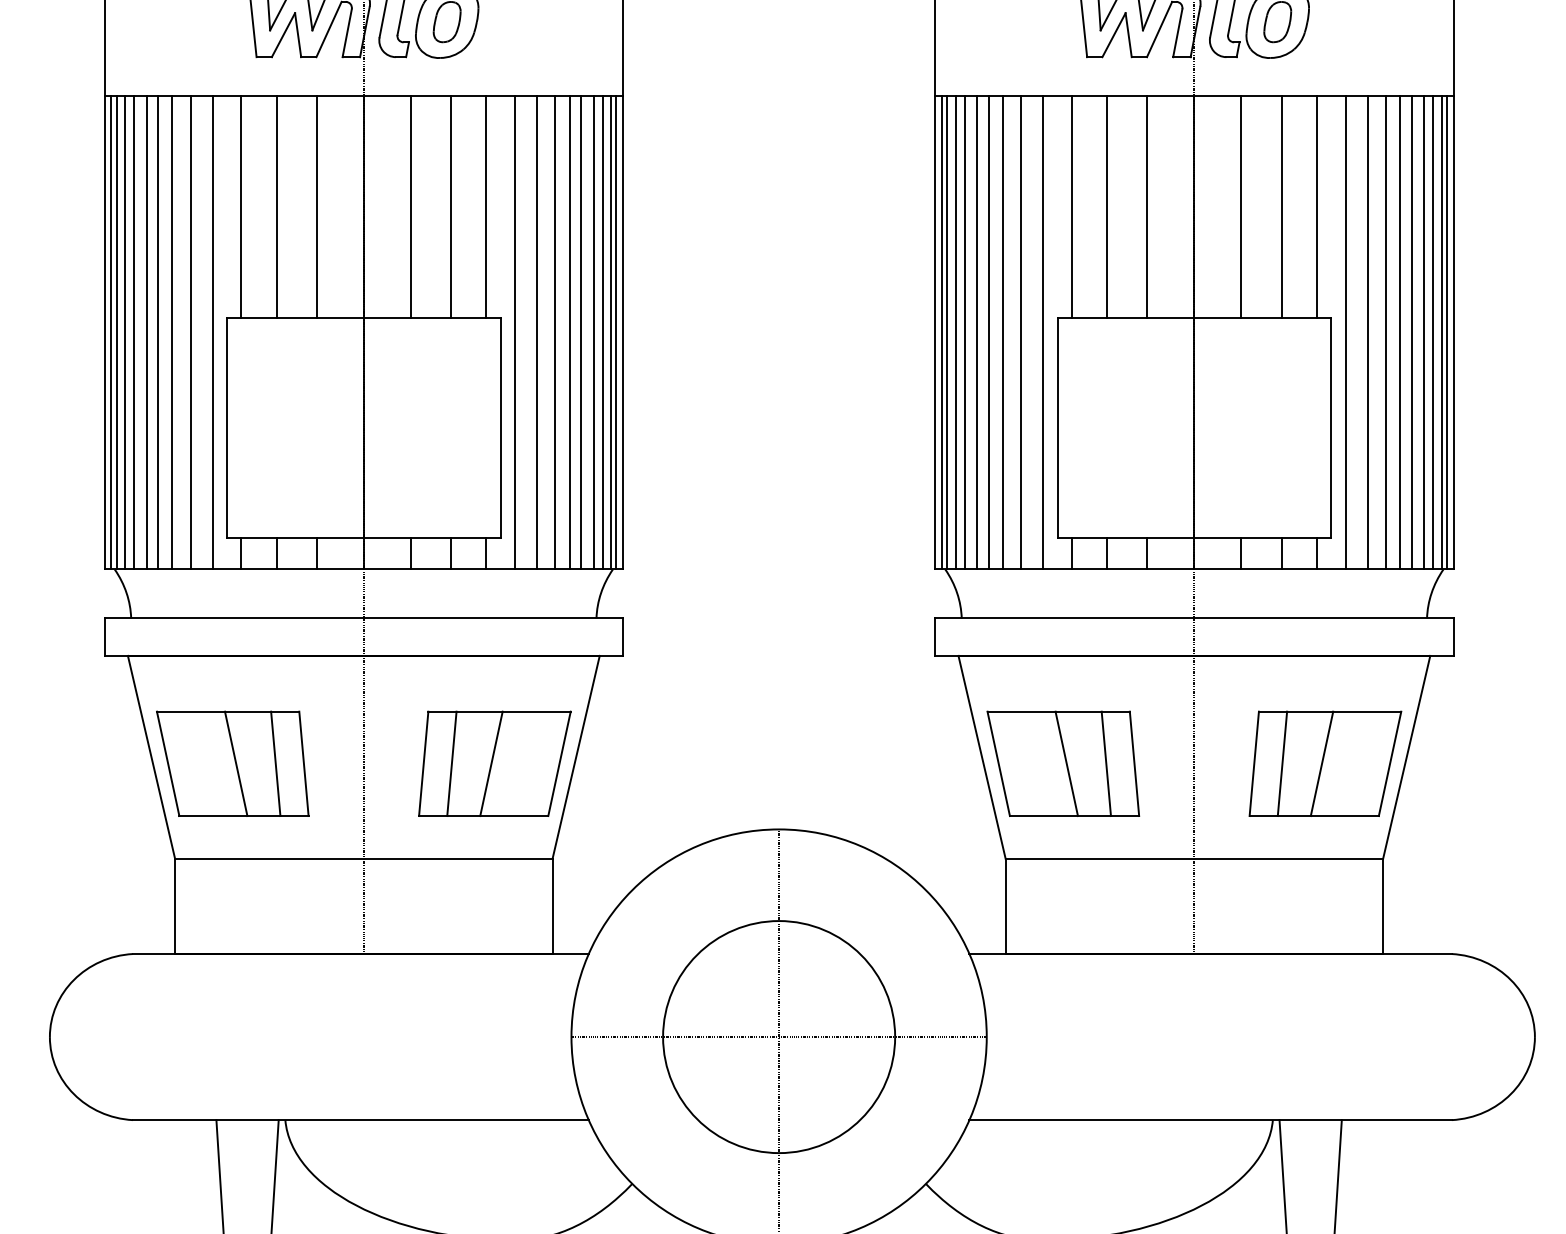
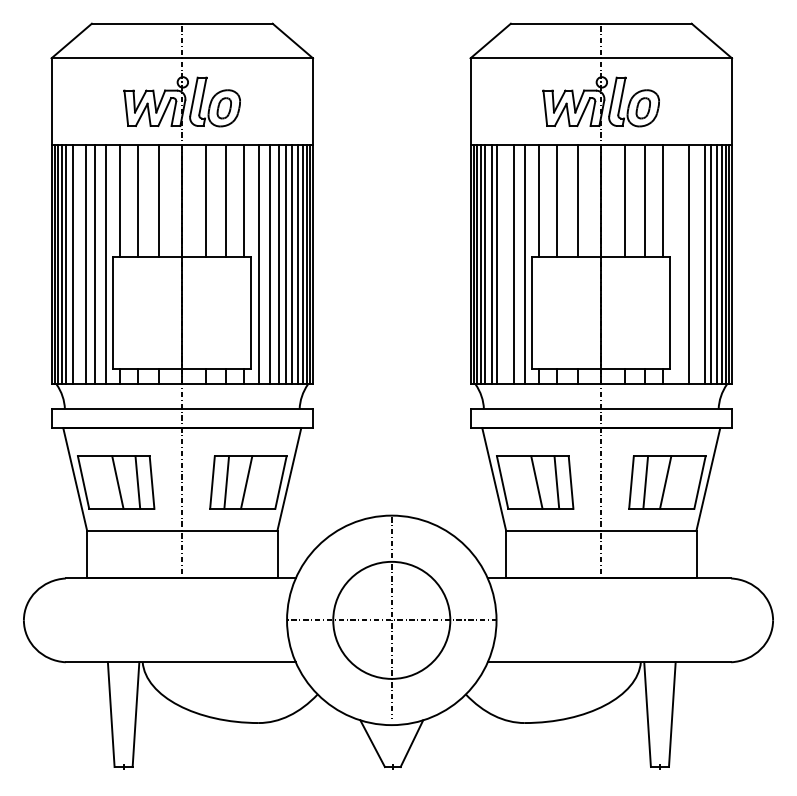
line: (158, 331) -> (78, 264), removed
line: (1002, 331) -> (504, 264), removed
line: (1345, 331) -> (677, 264), removed
line: (1385, 331) -> (697, 264), removed

